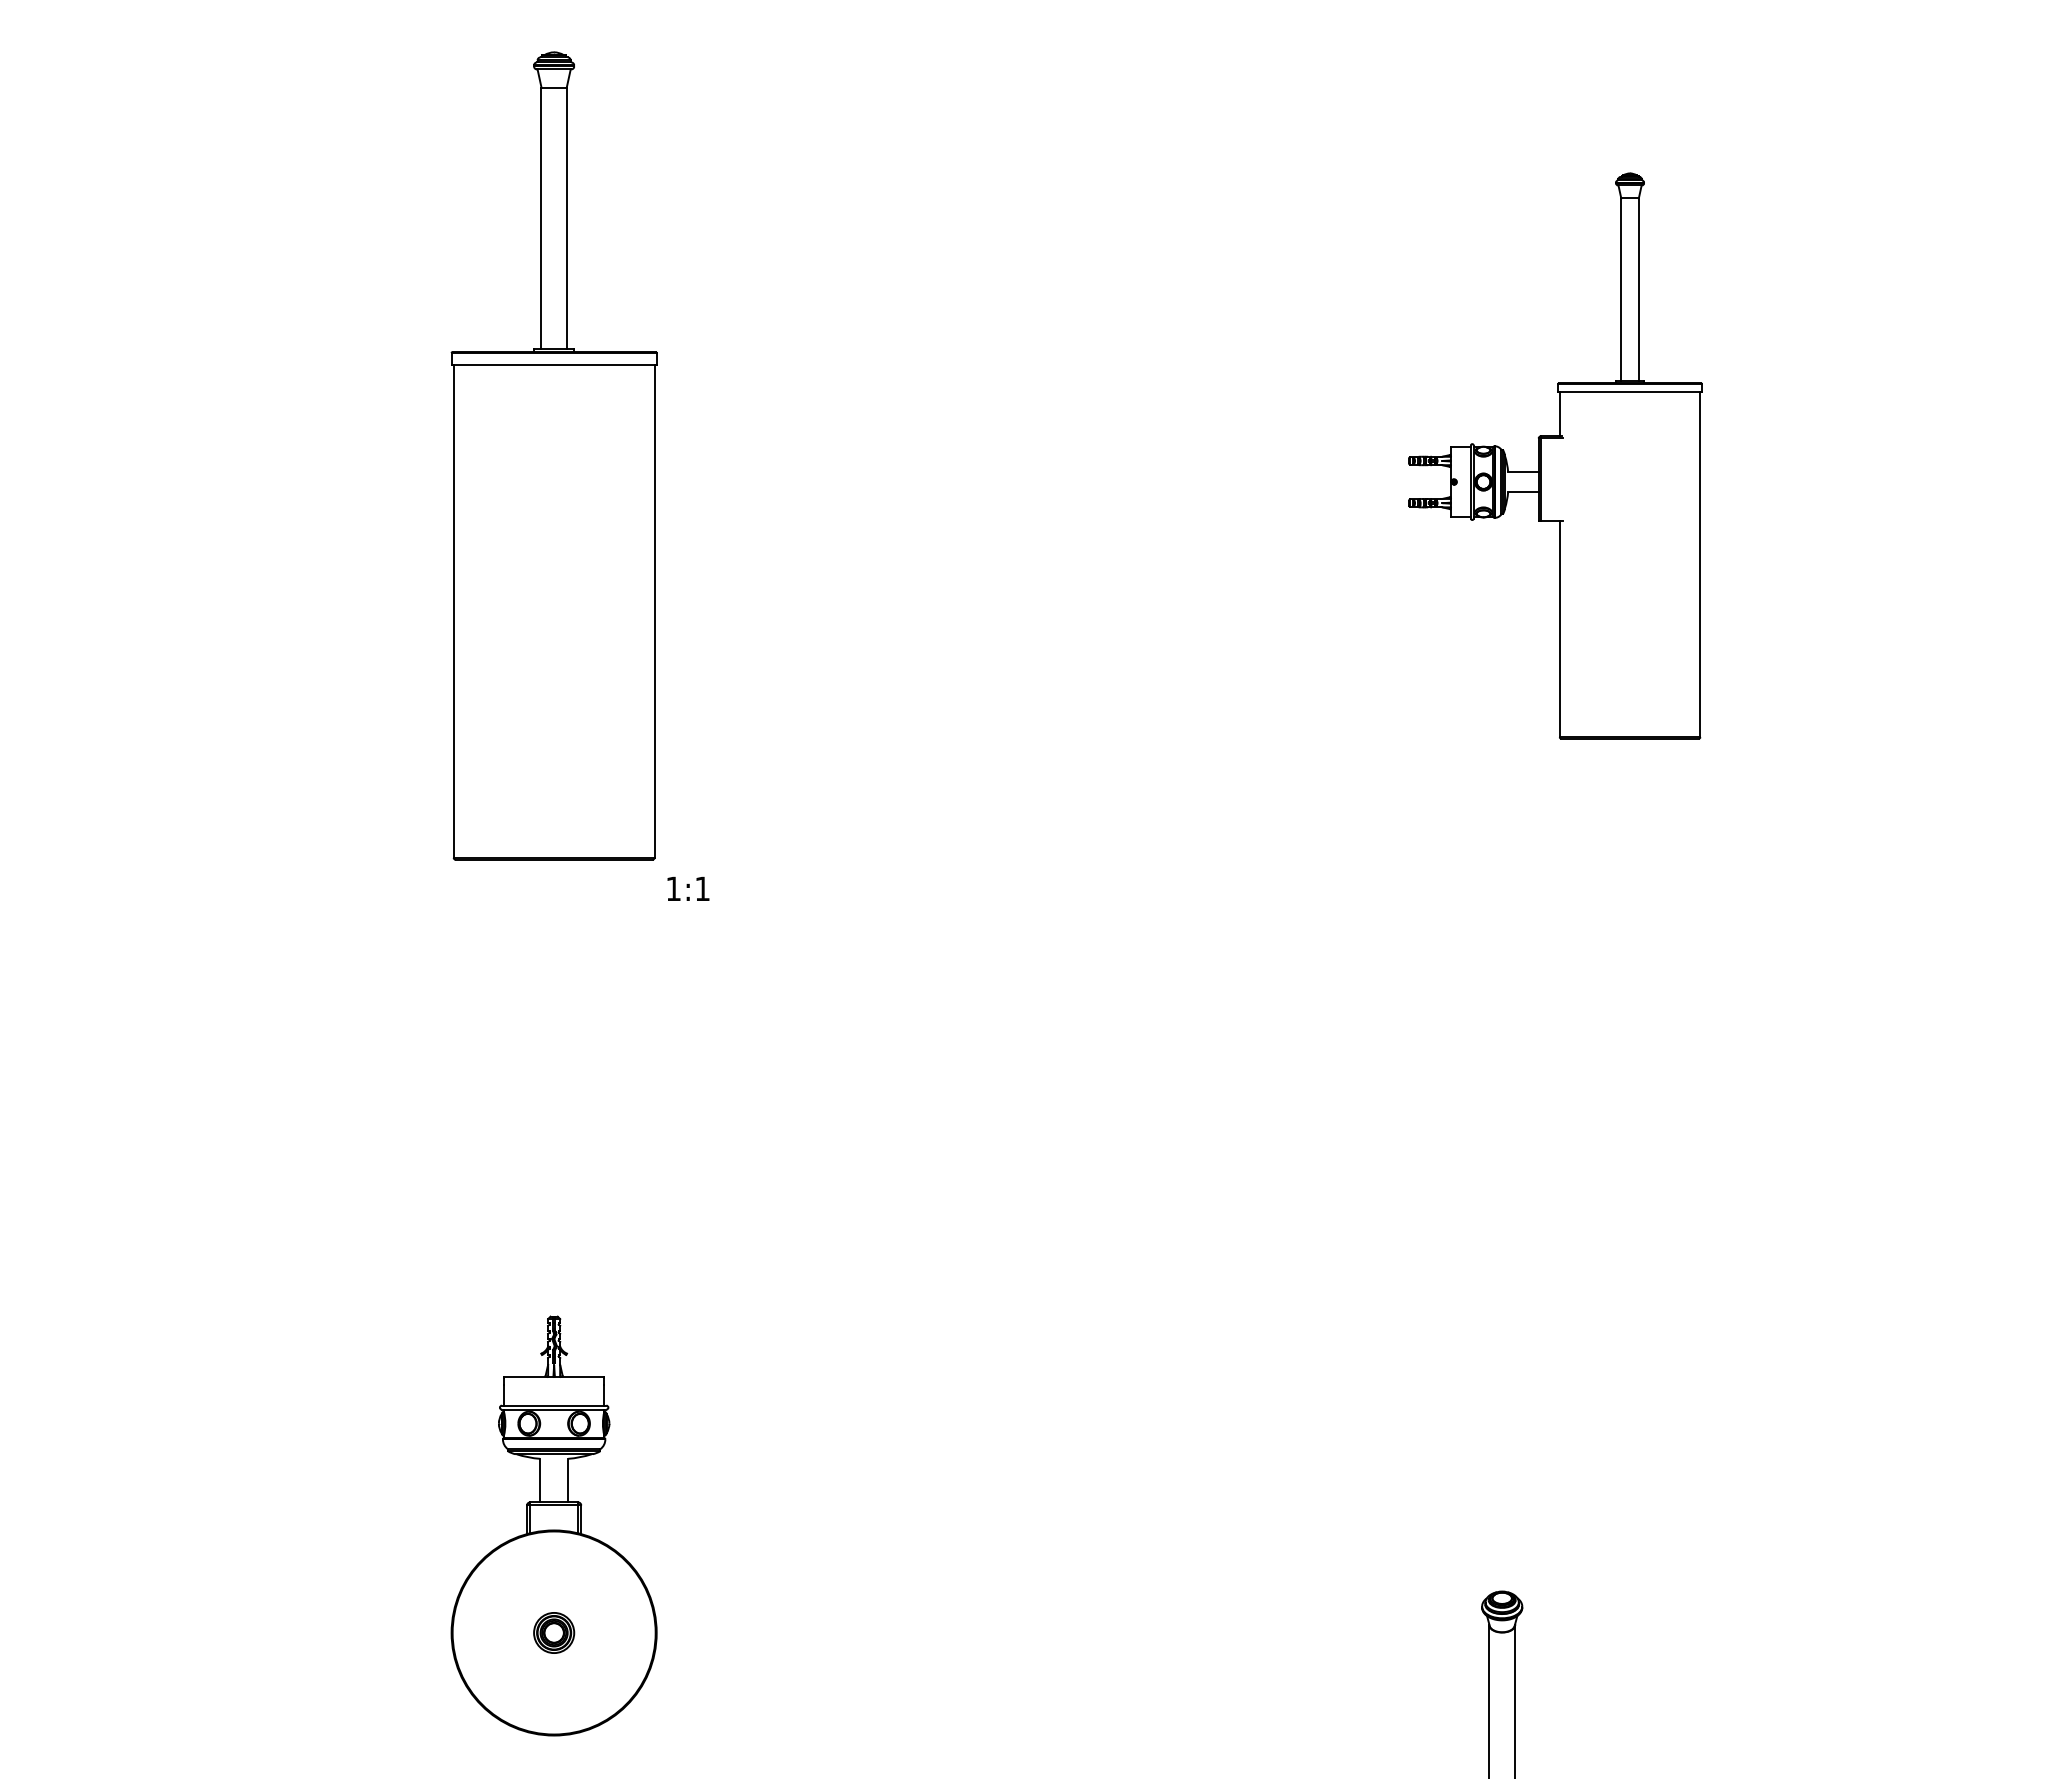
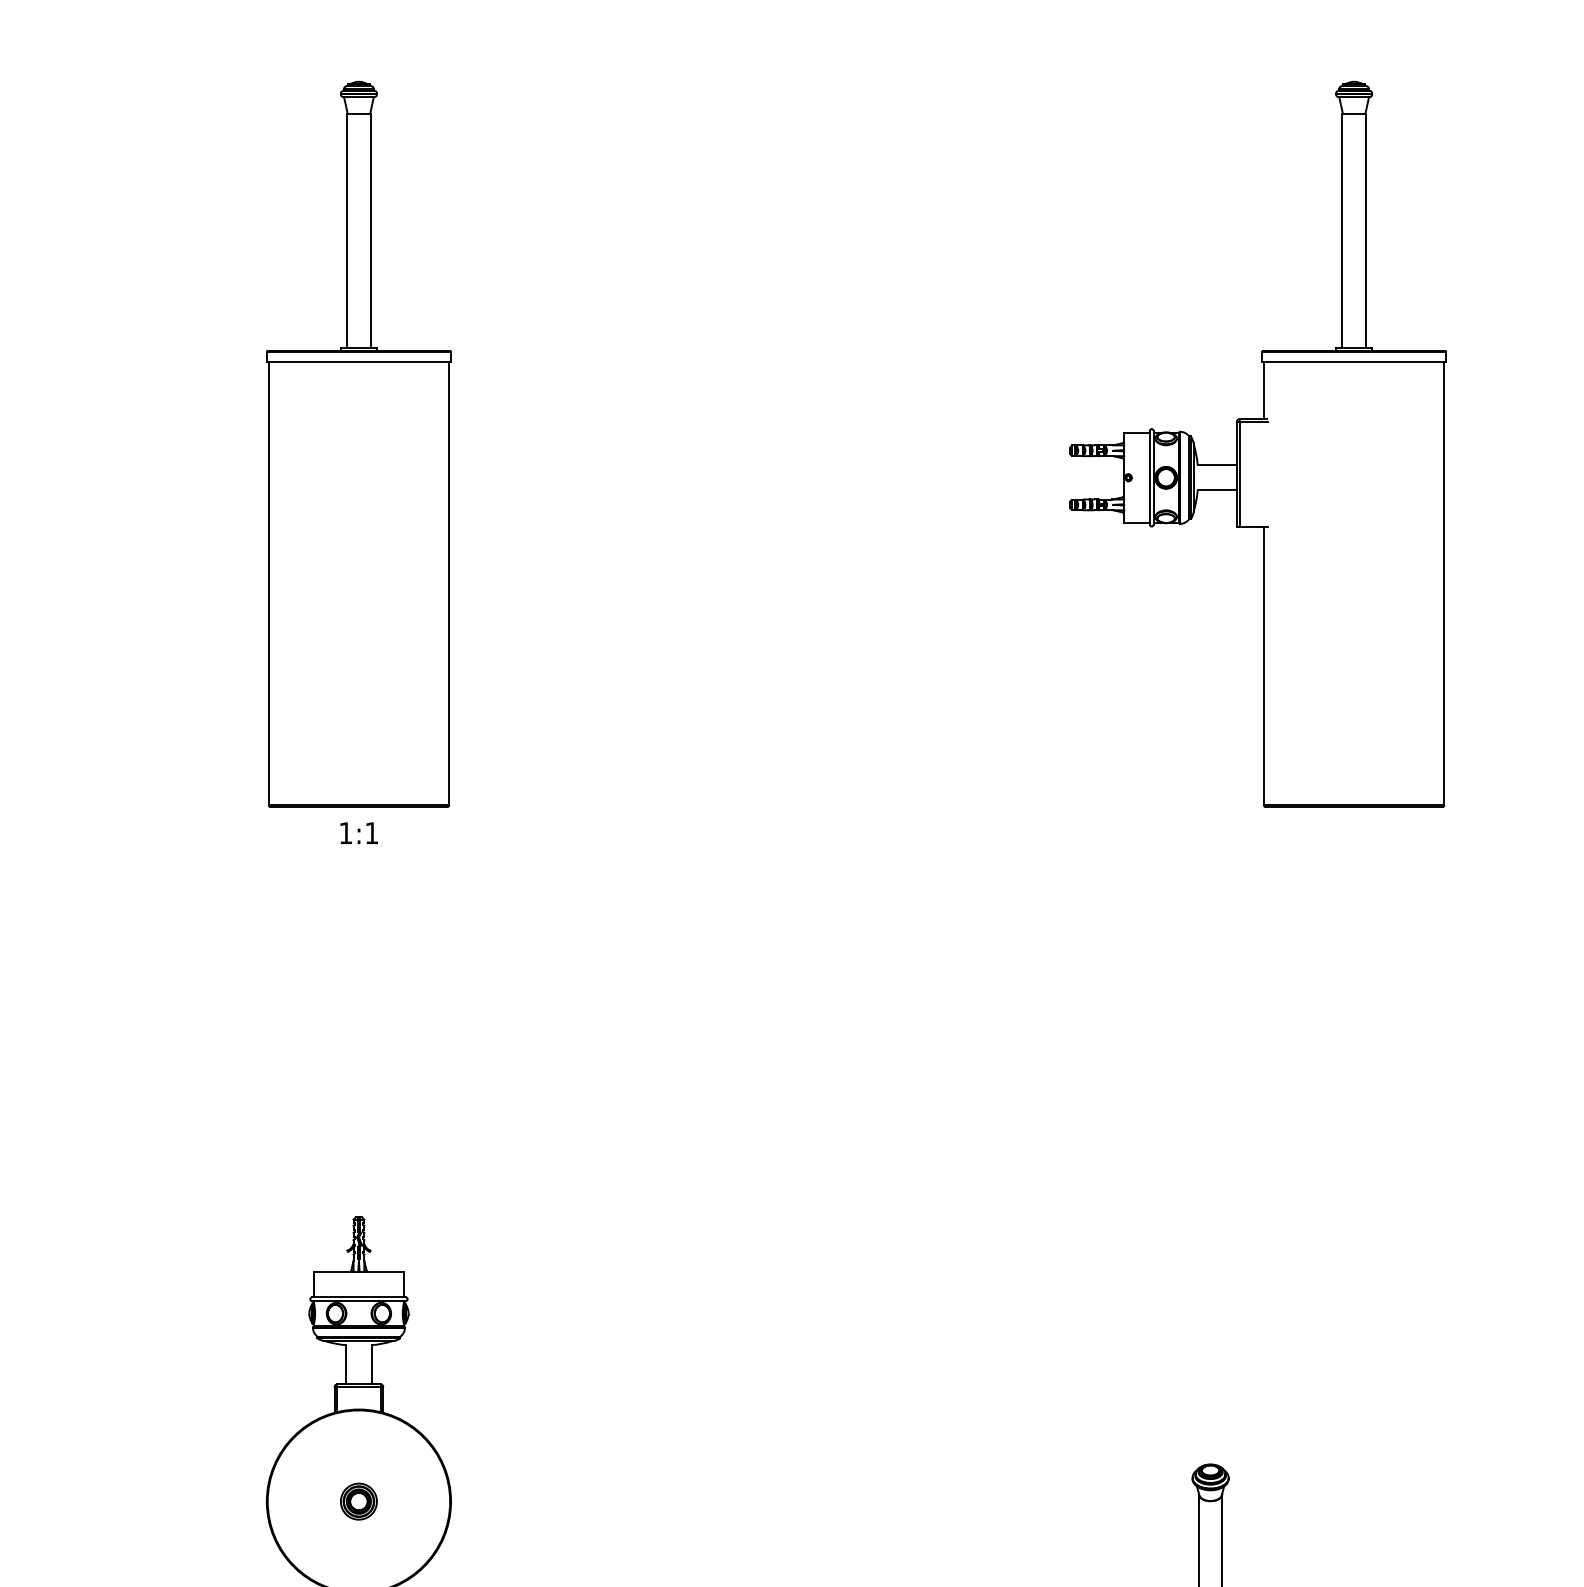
part: (1555, 455) -> (1258, 443), size x1.43
text: (688, 888) -> (359, 832), moved

